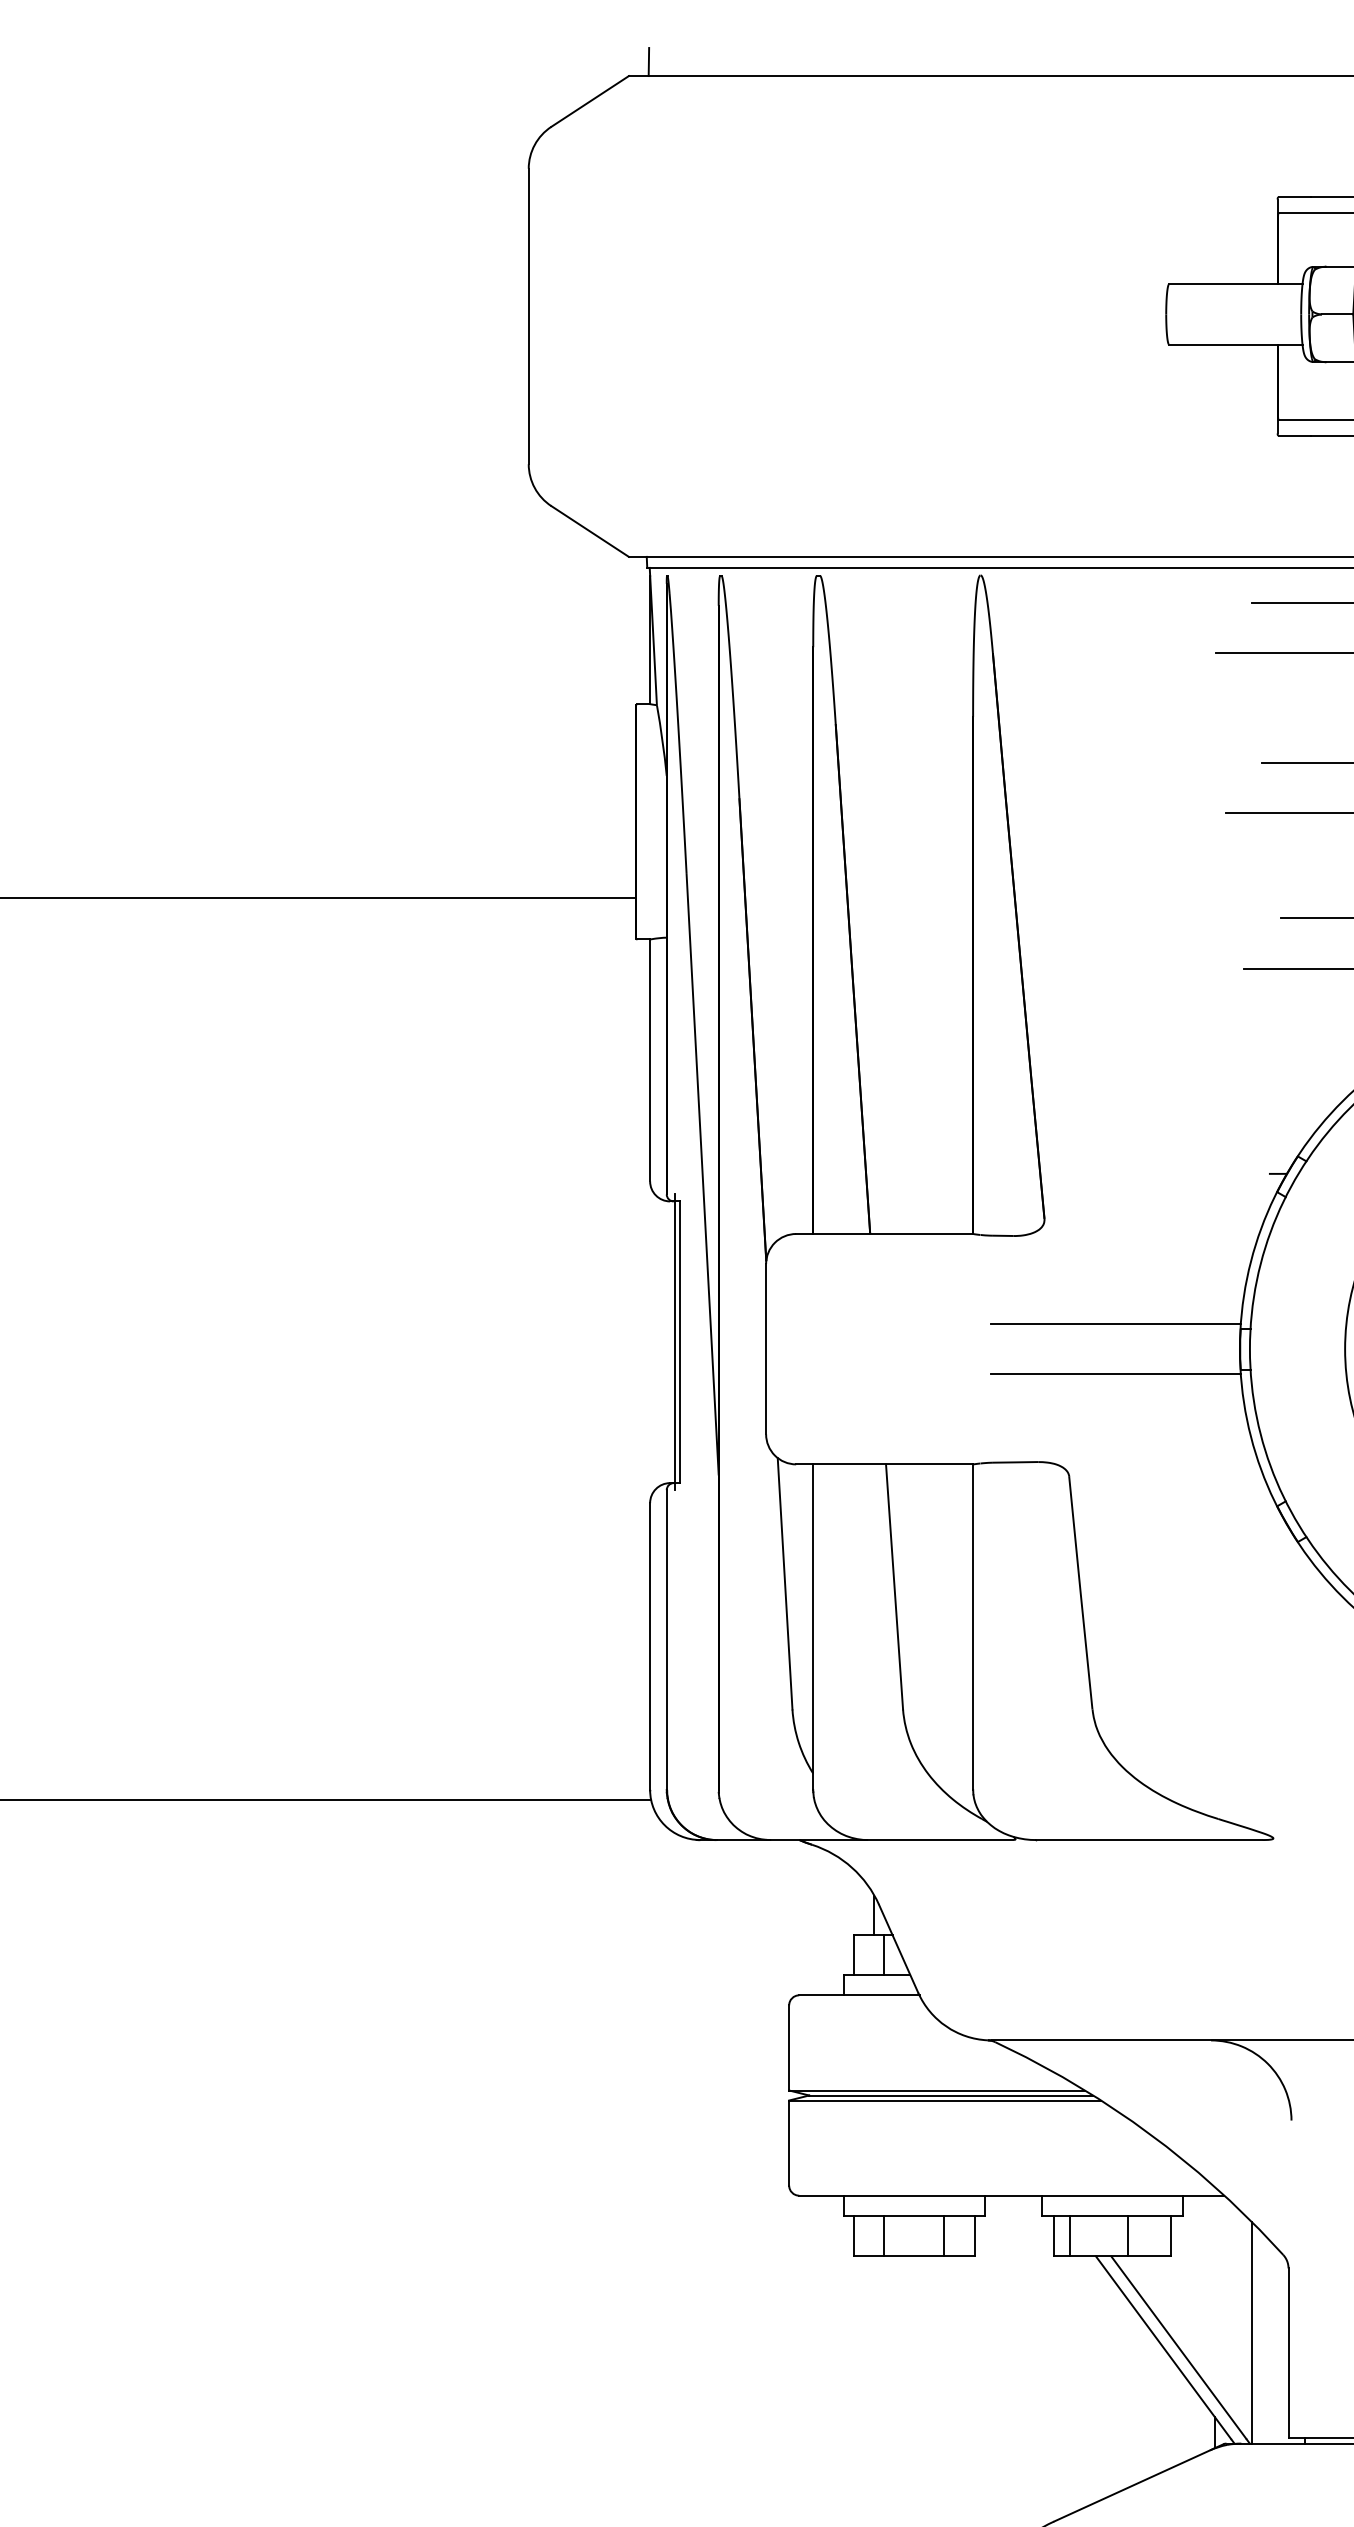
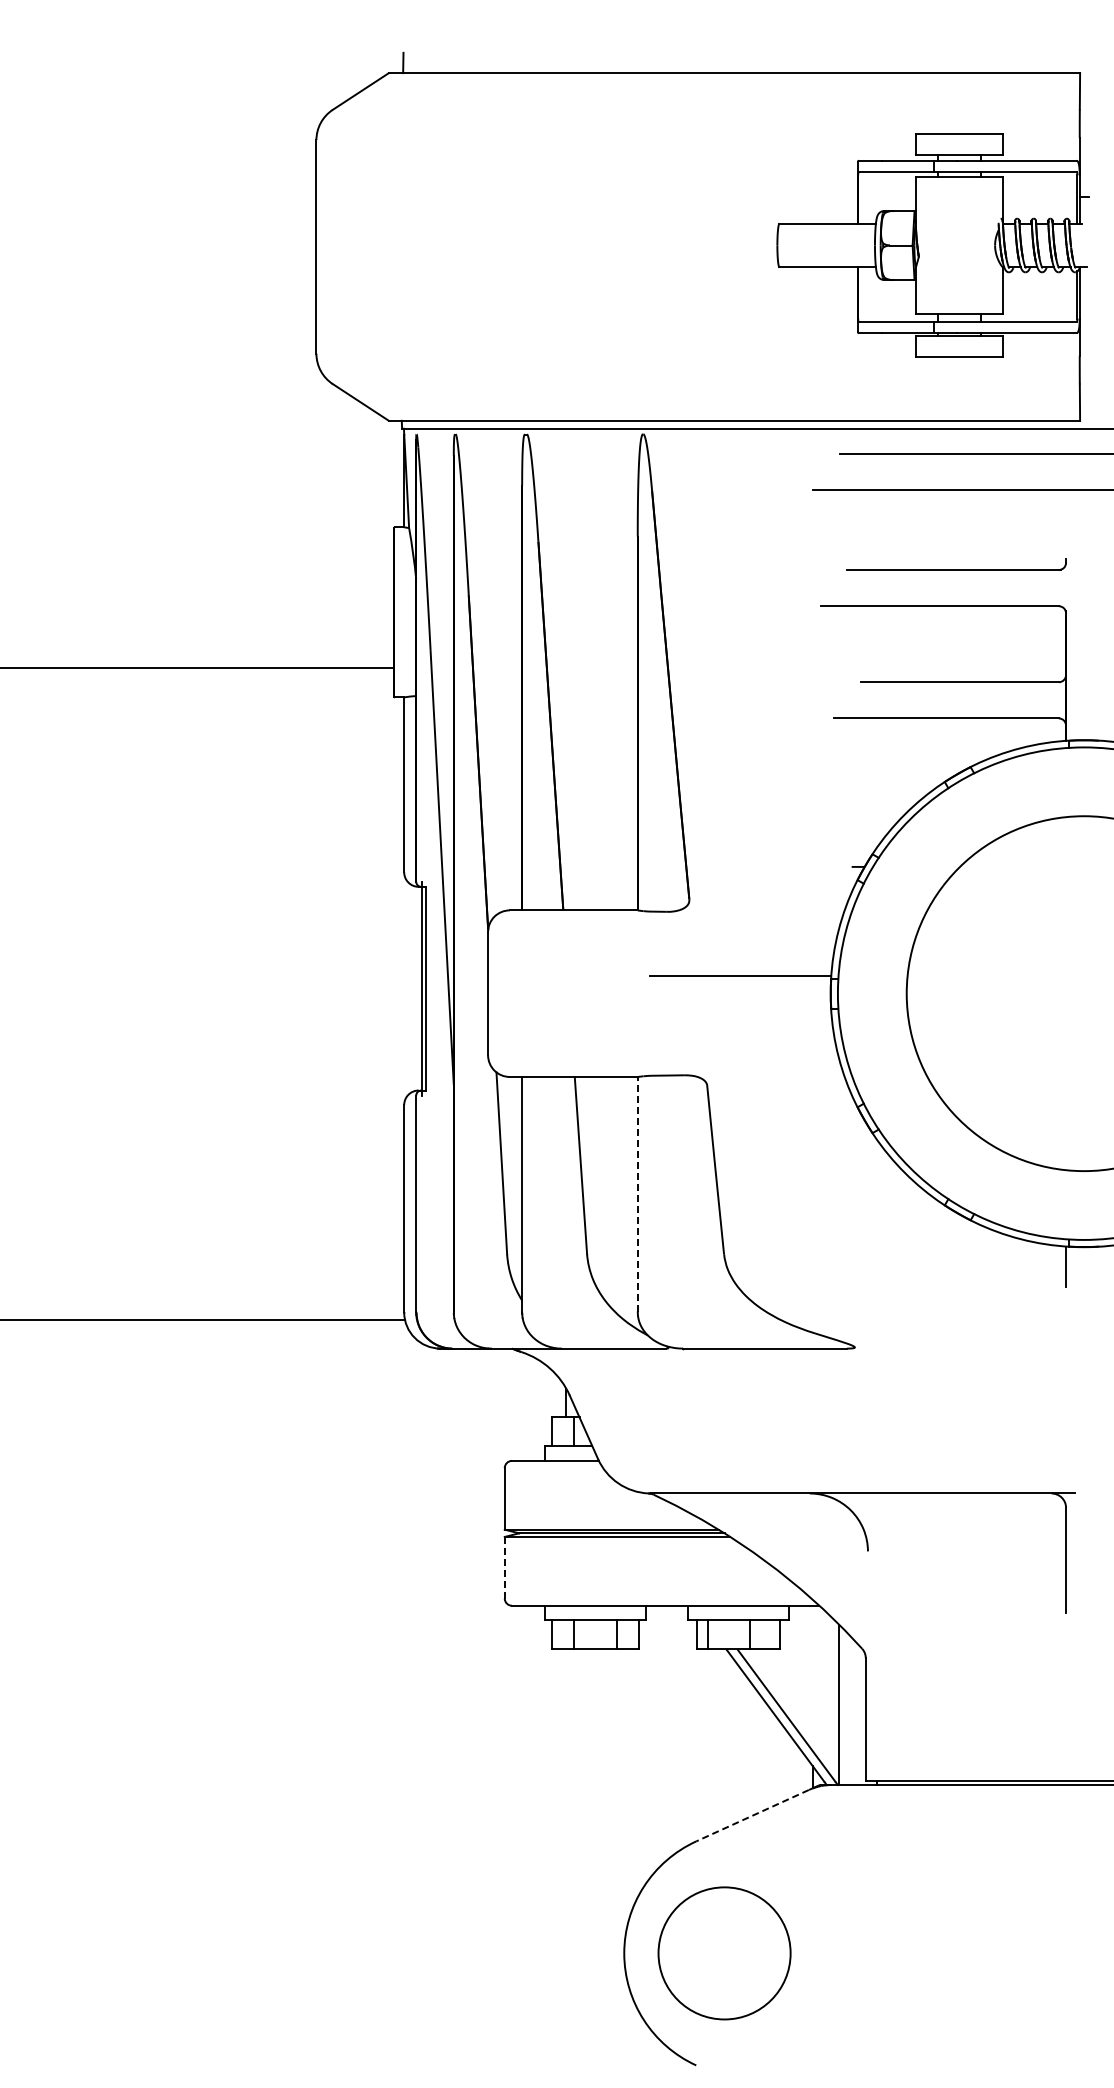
line: (1115, 1373) -> (740, 1011), removed
line: (972, 1626) -> (637, 1194), solid -> dashed
line: (788, 2142) -> (504, 1567), solid -> dashed
line: (1138, 2482) -> (757, 1813), solid -> dashed

